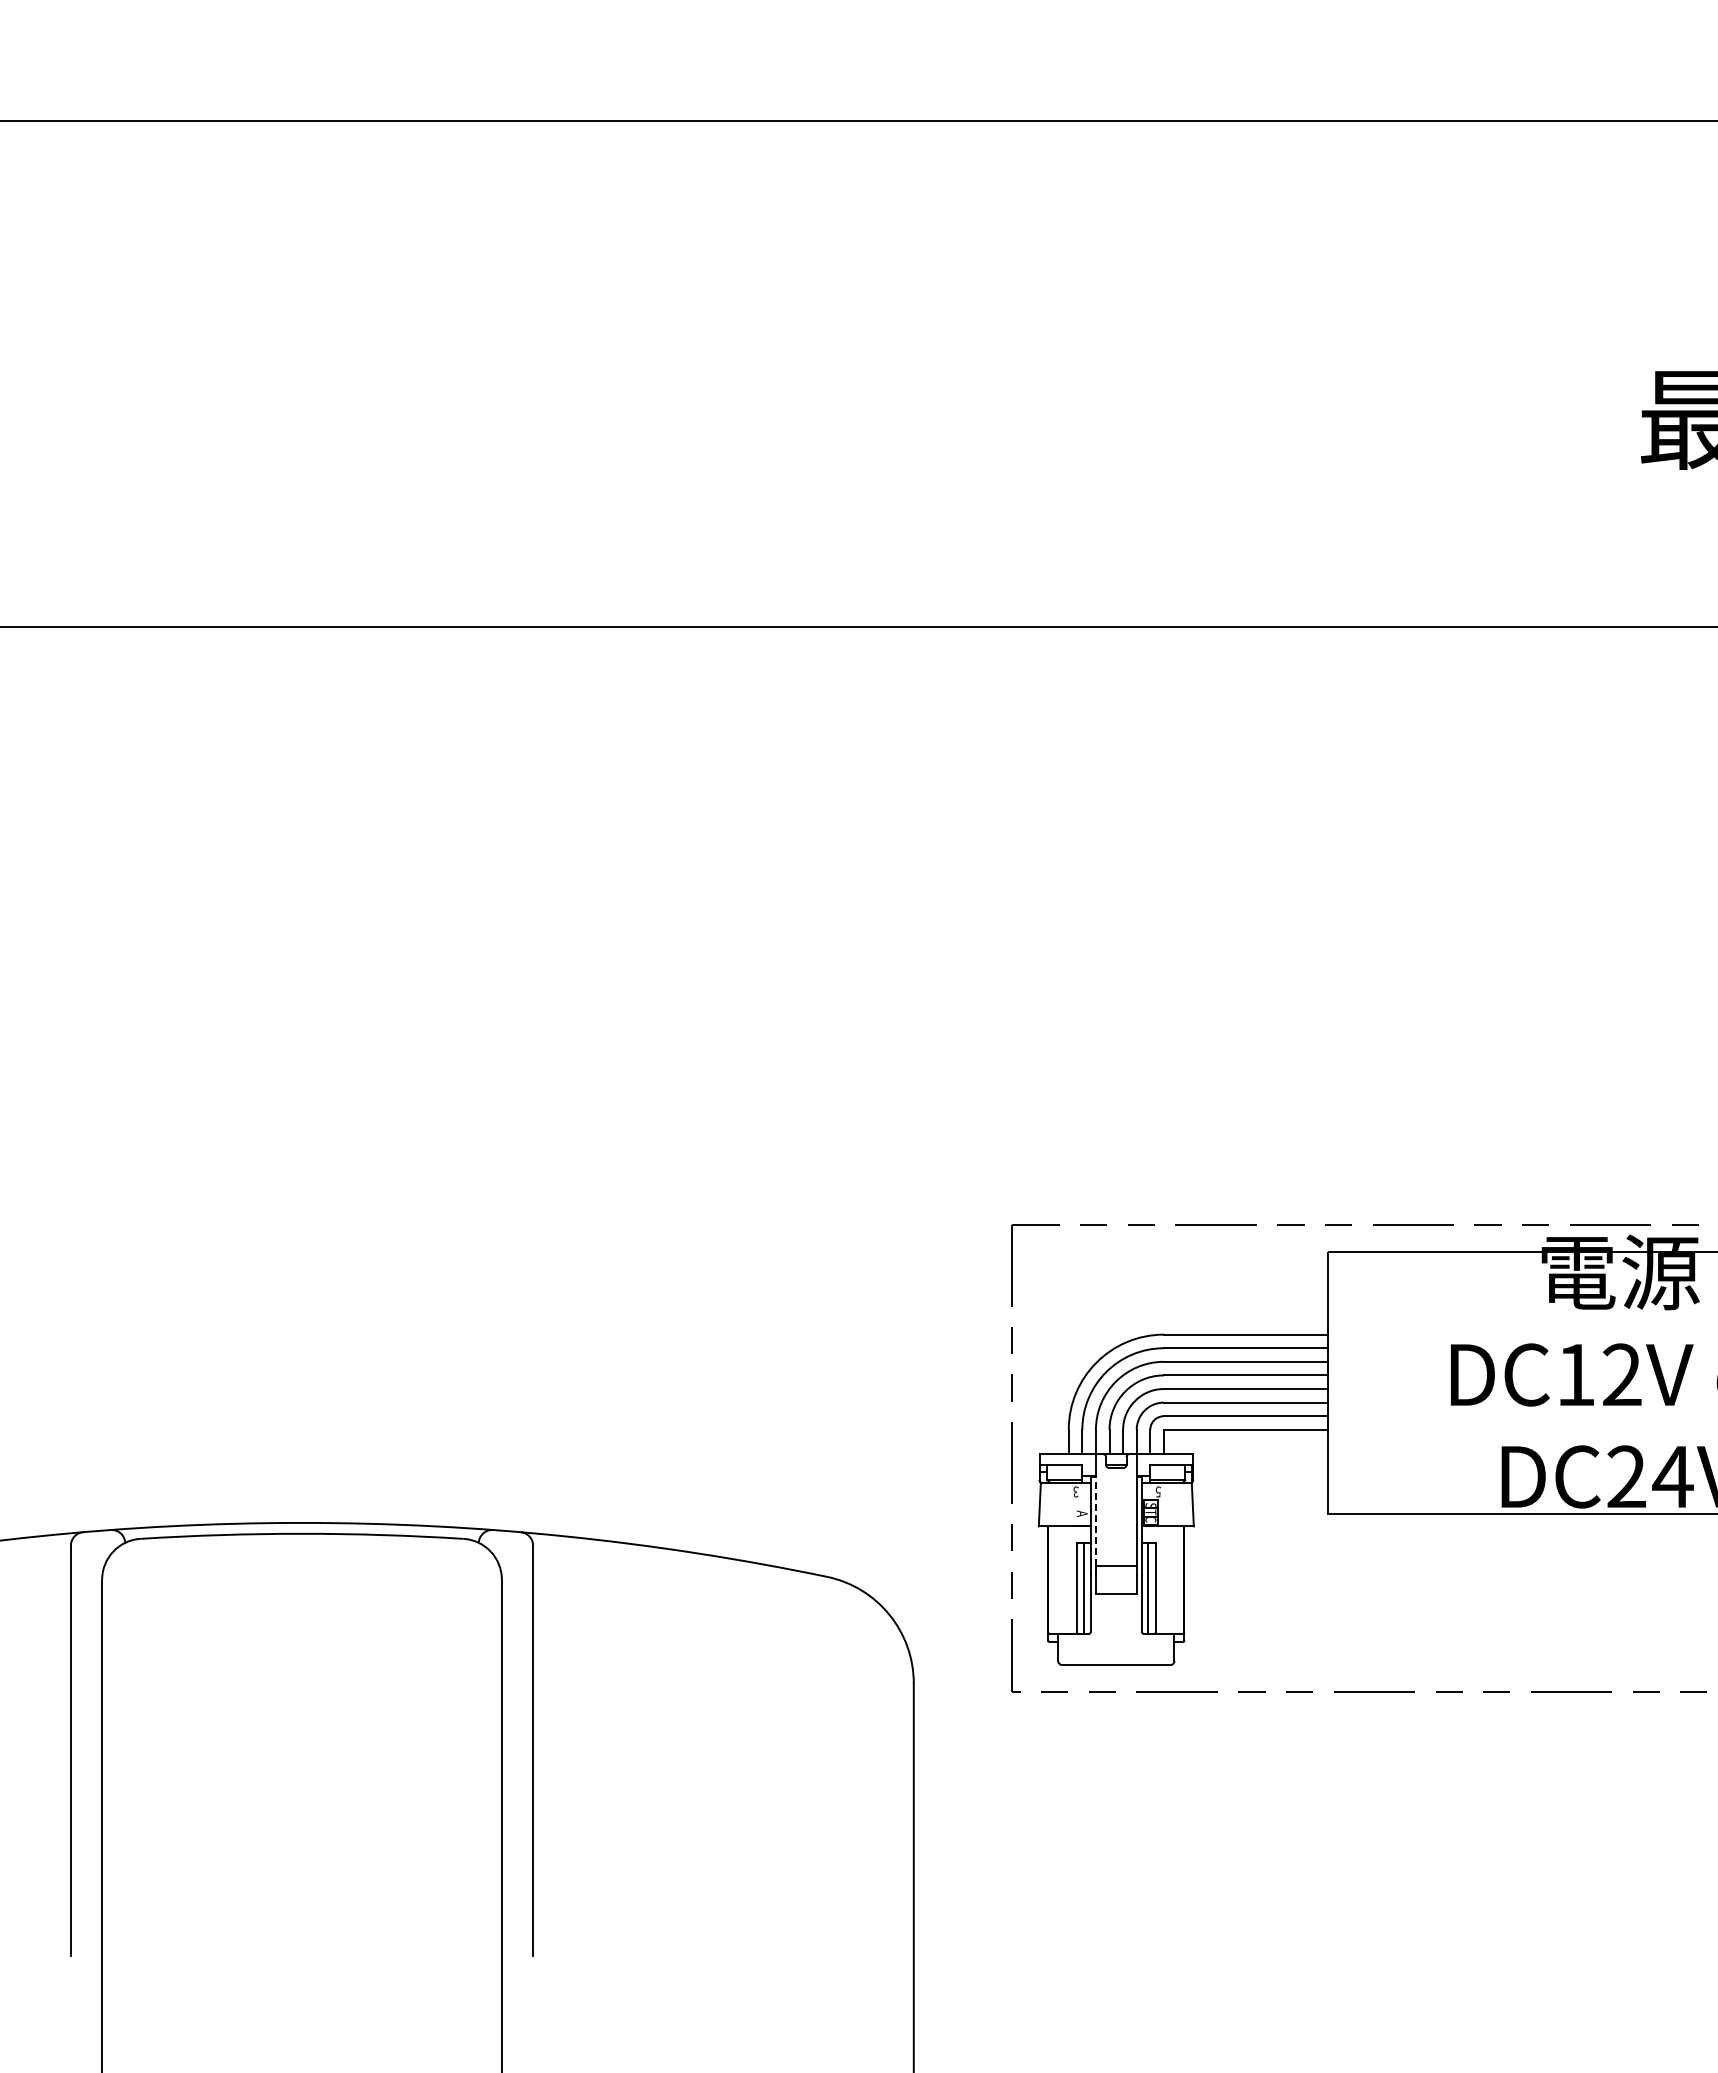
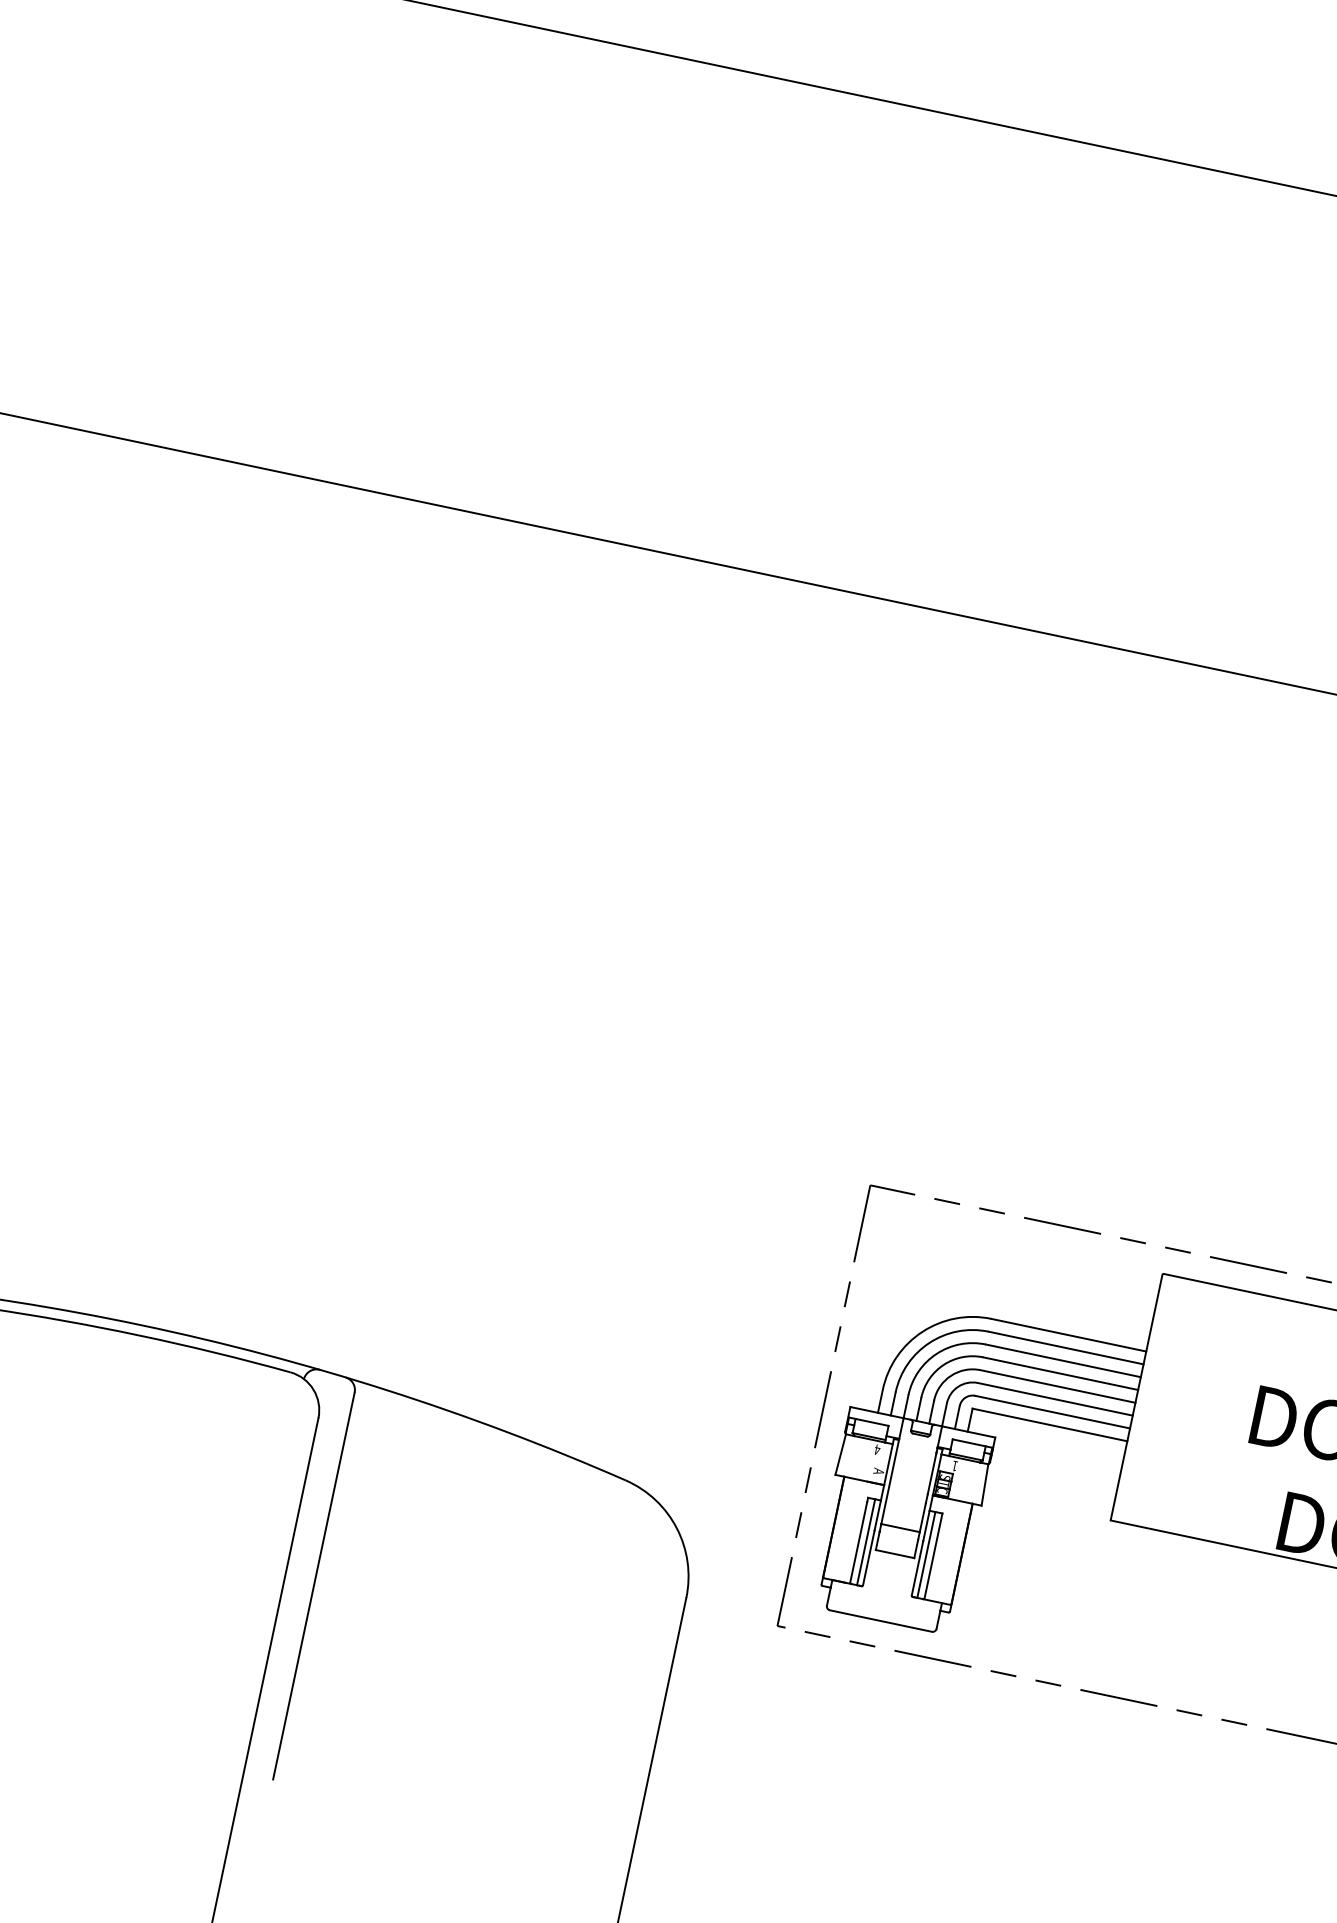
text: (1075, 1491) -> (876, 1449), 3 -> 4
text: (1158, 1491) -> (955, 1465), 5 -> 1
line: (1095, 1521) -> (889, 1481), dashed -> solid

